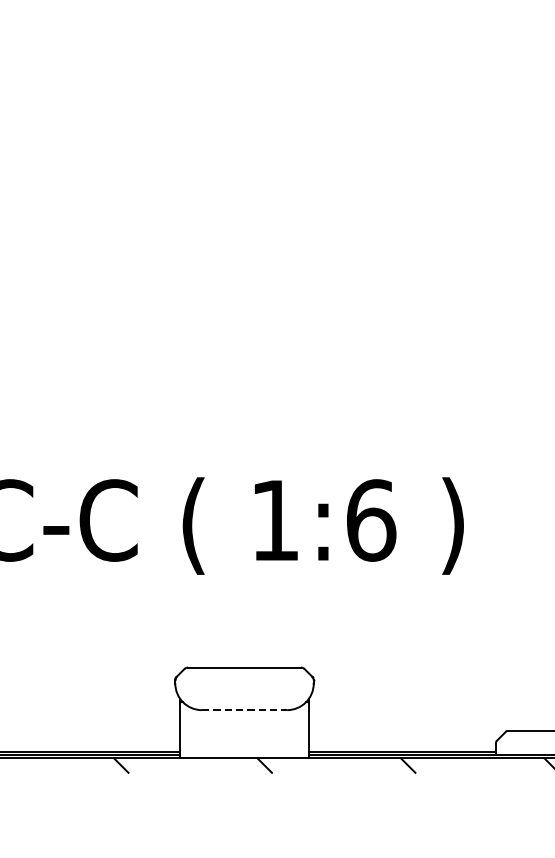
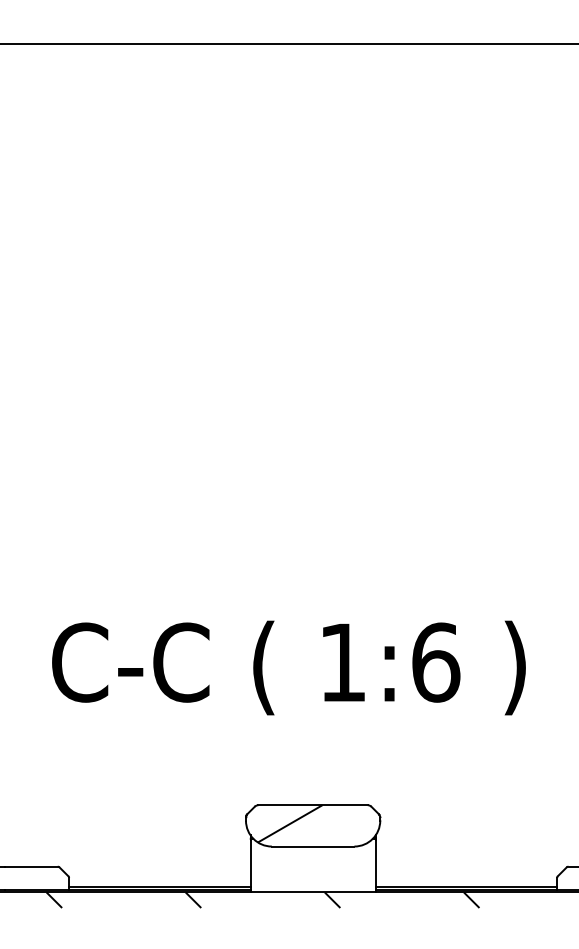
hatch: (220, 686) -> (289, 823), added
line: (244, 710) -> (313, 846), dashed -> solid

